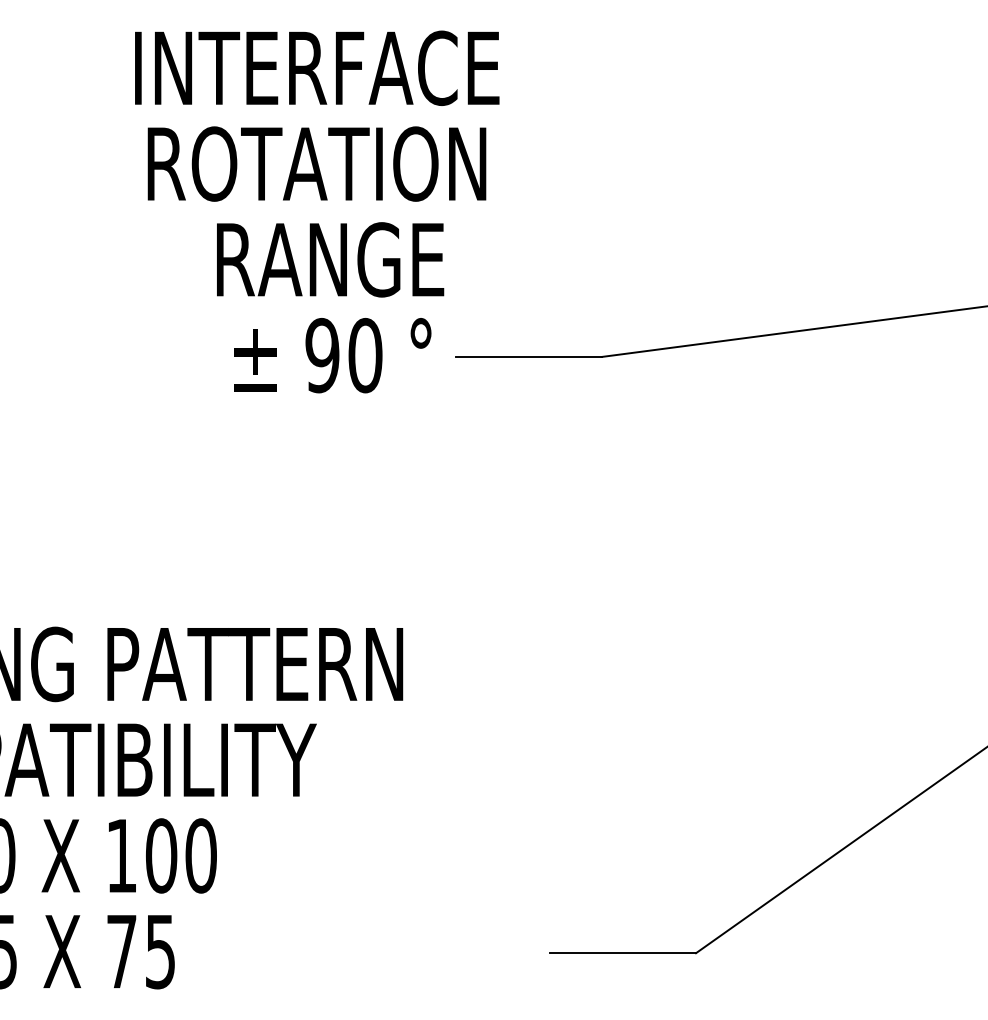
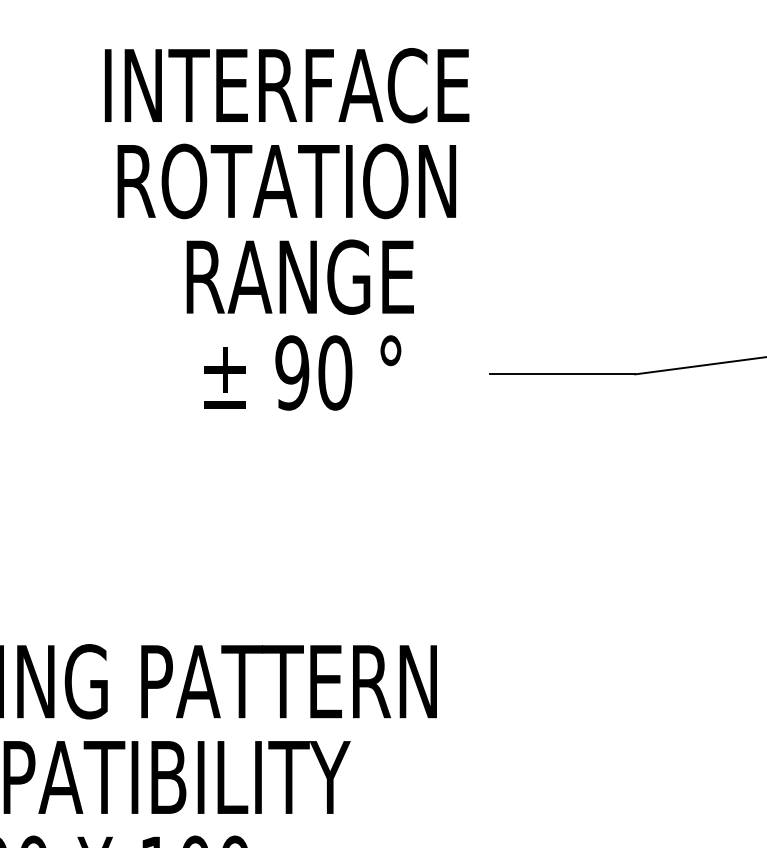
text: (317, 211) -> (287, 228), moved

